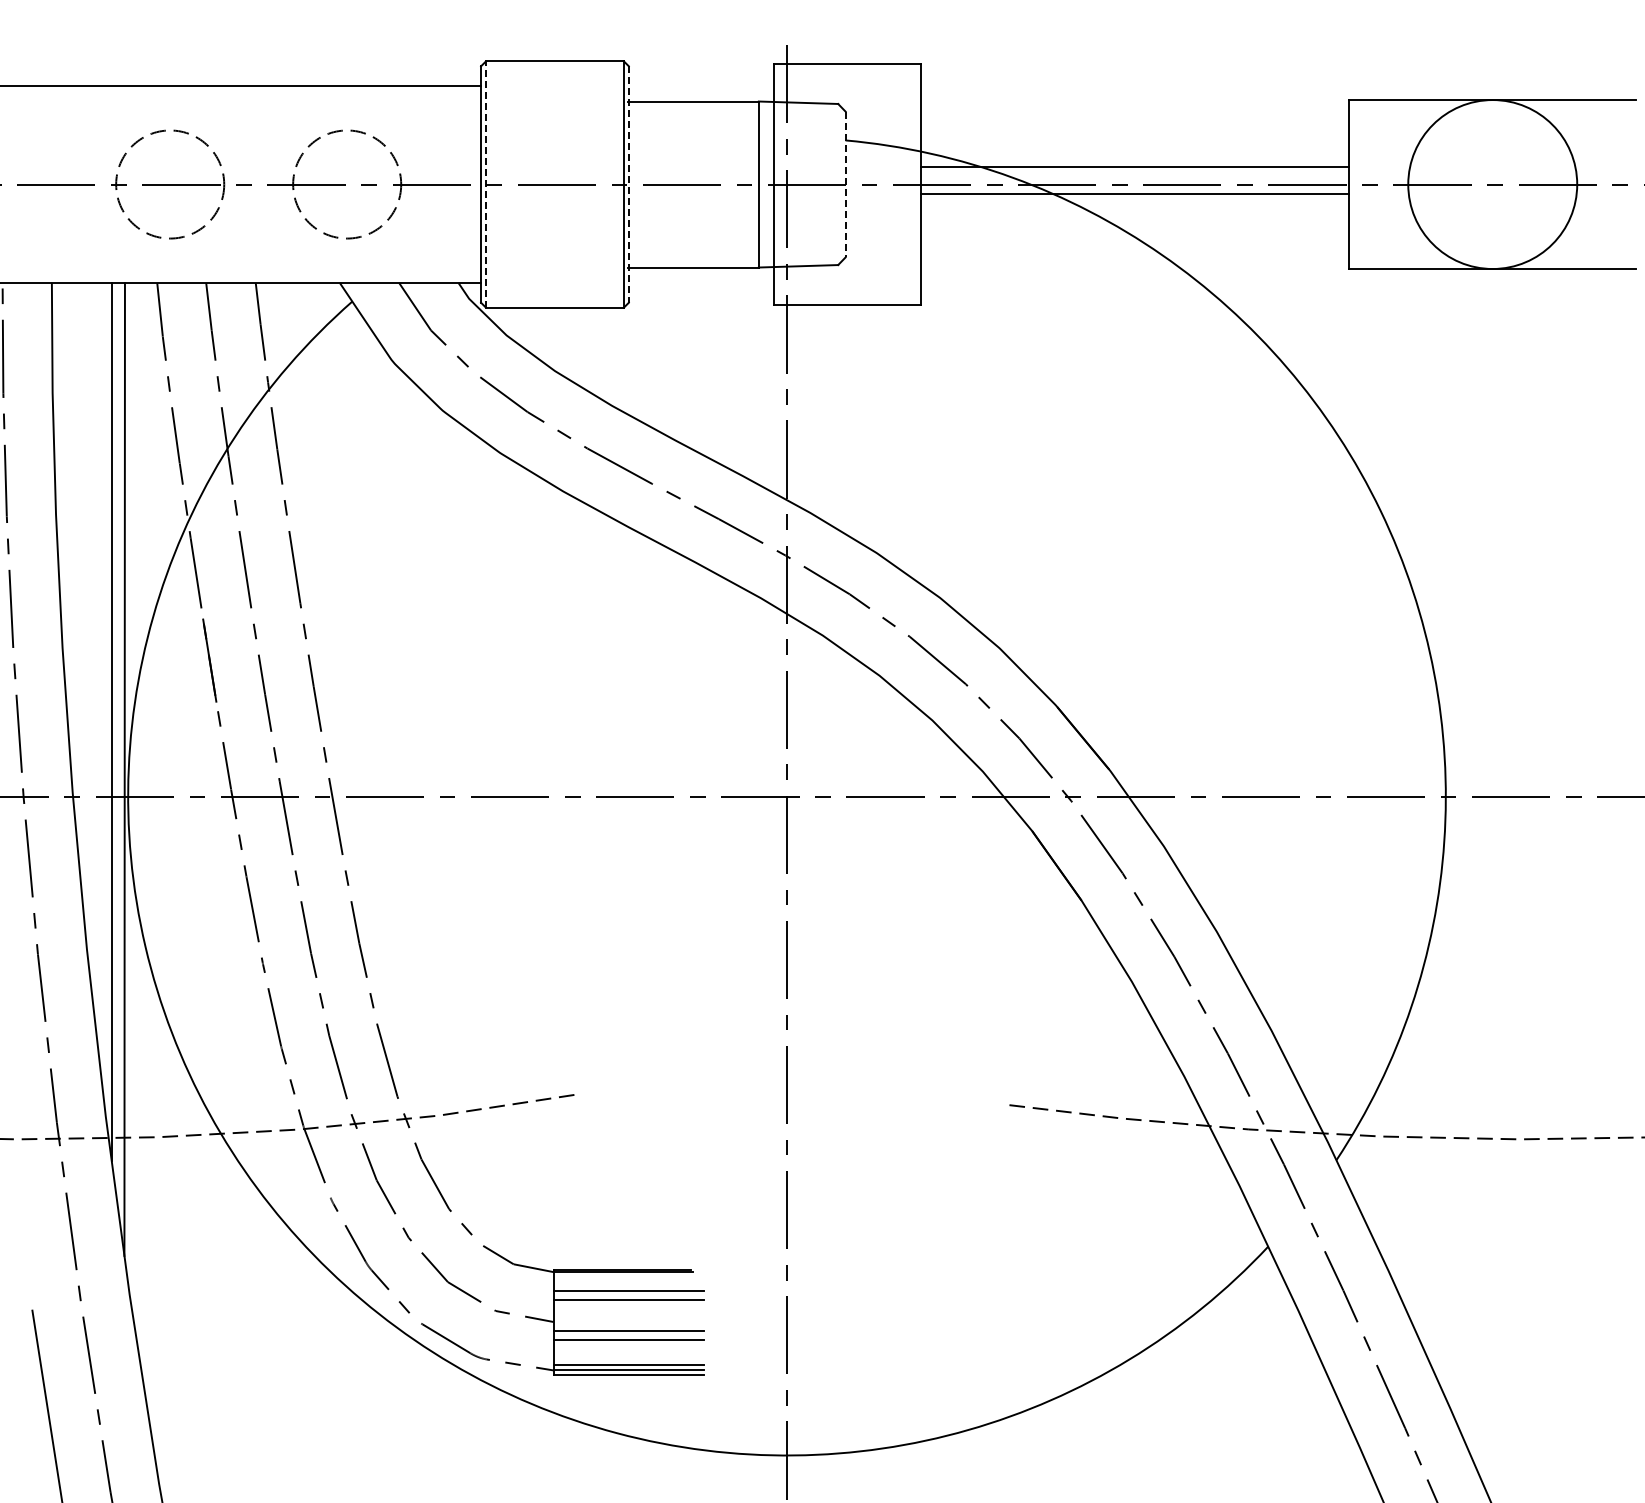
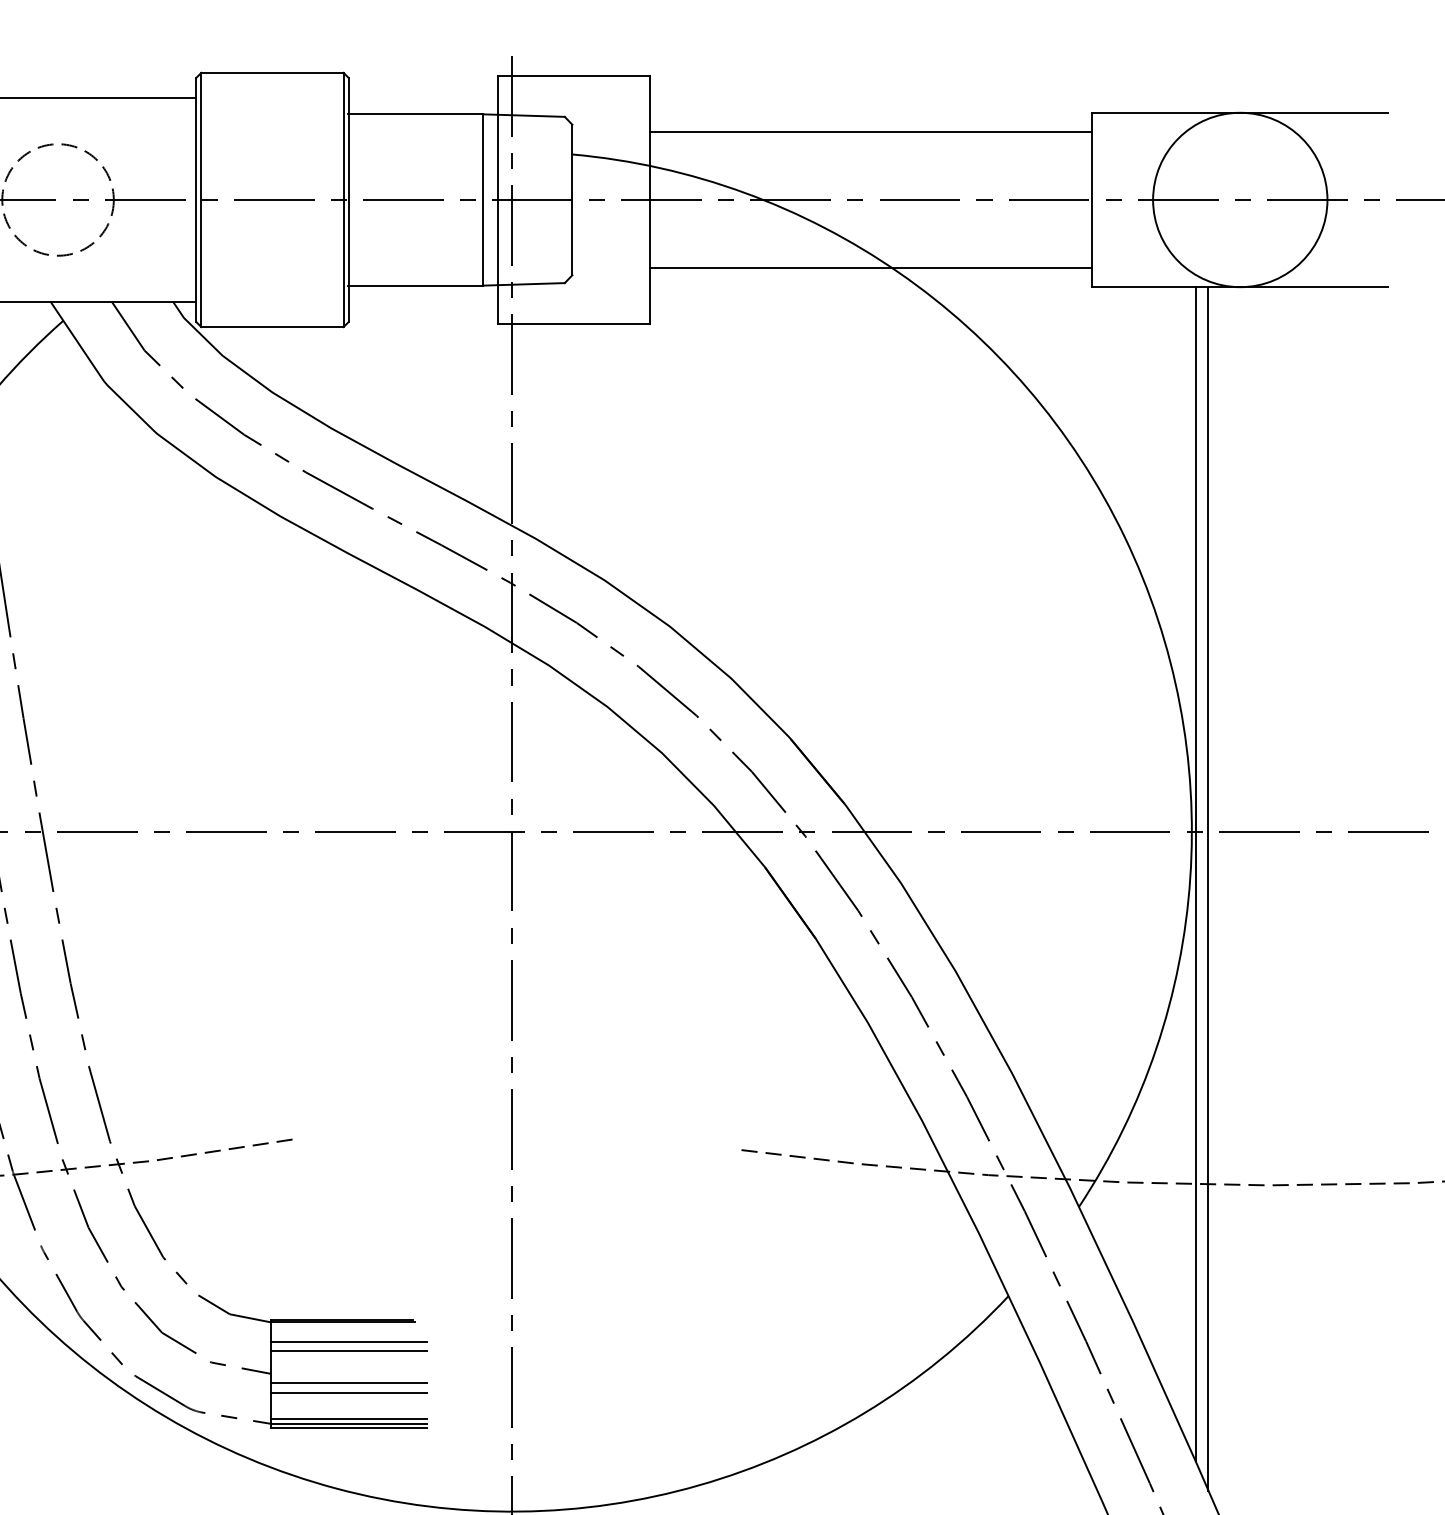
line: (1135, 167) -> (871, 131), moved
line: (486, 184) -> (201, 199), dashed -> solid
line: (845, 184) -> (572, 199), dashed -> solid
line: (628, 185) -> (348, 200), dashed -> solid
line: (1135, 193) -> (871, 268), moved
line: (1449, 837) -> (1195, 873), added
line: (1461, 852) -> (1208, 889), added

